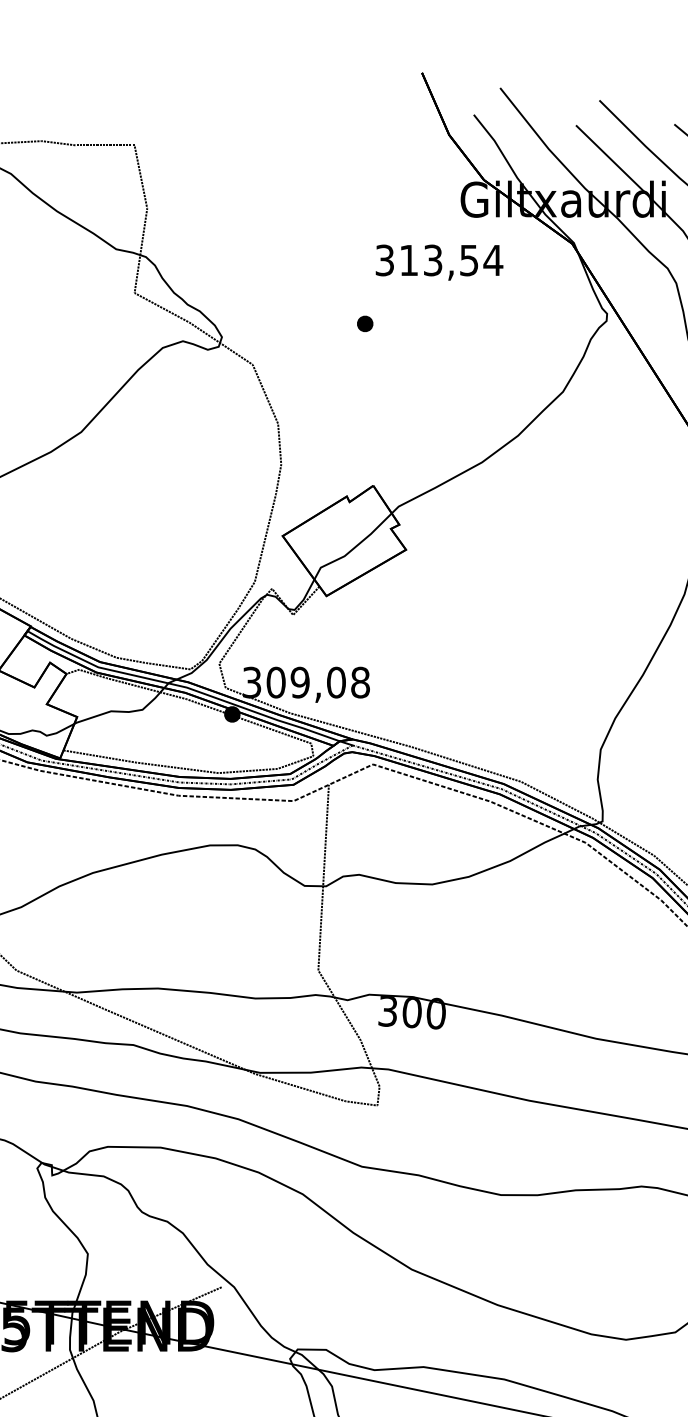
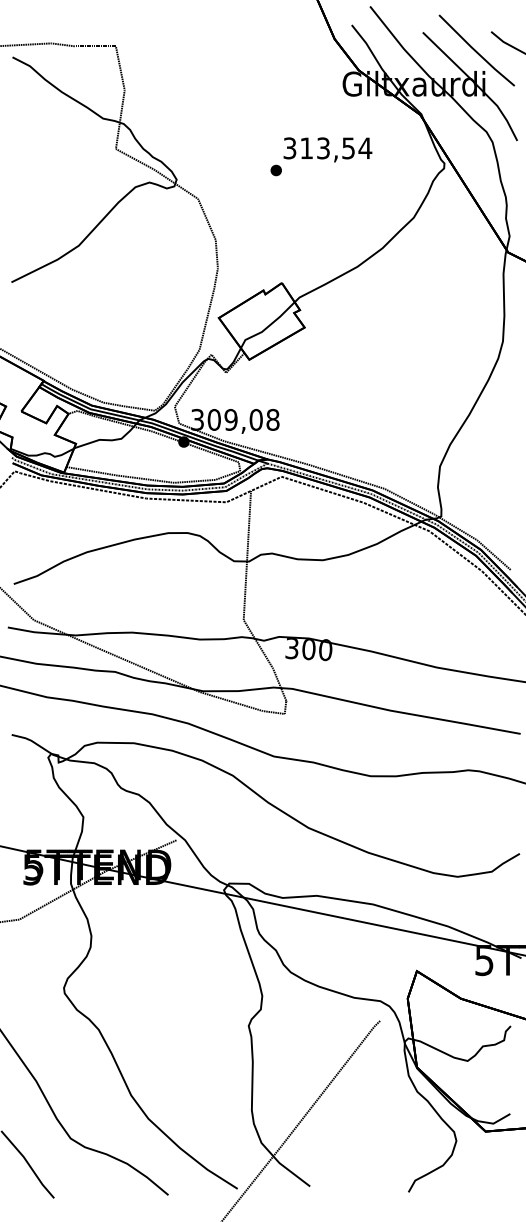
text: (438, 262) -> (327, 149), moved

